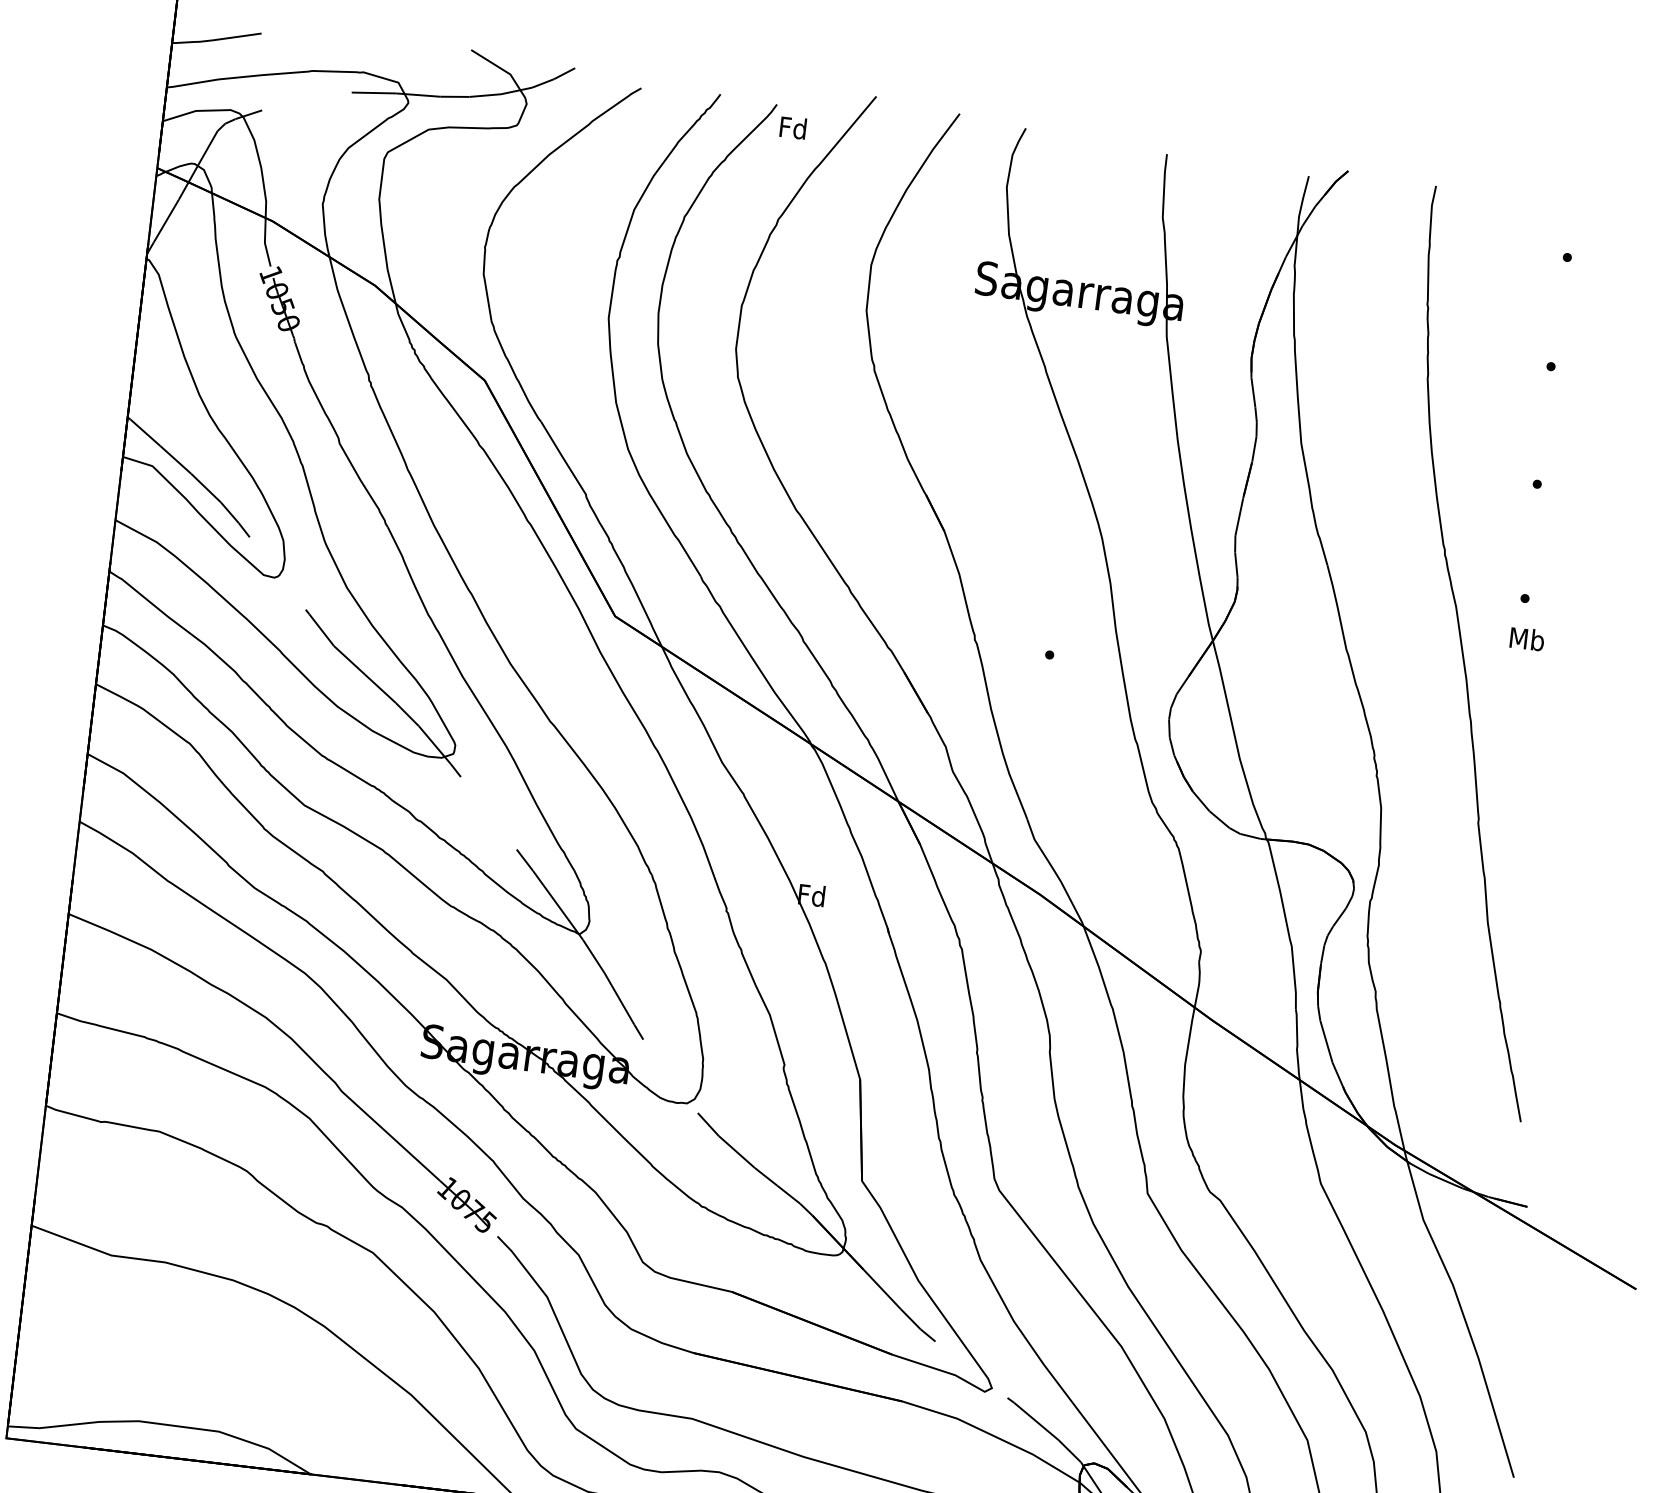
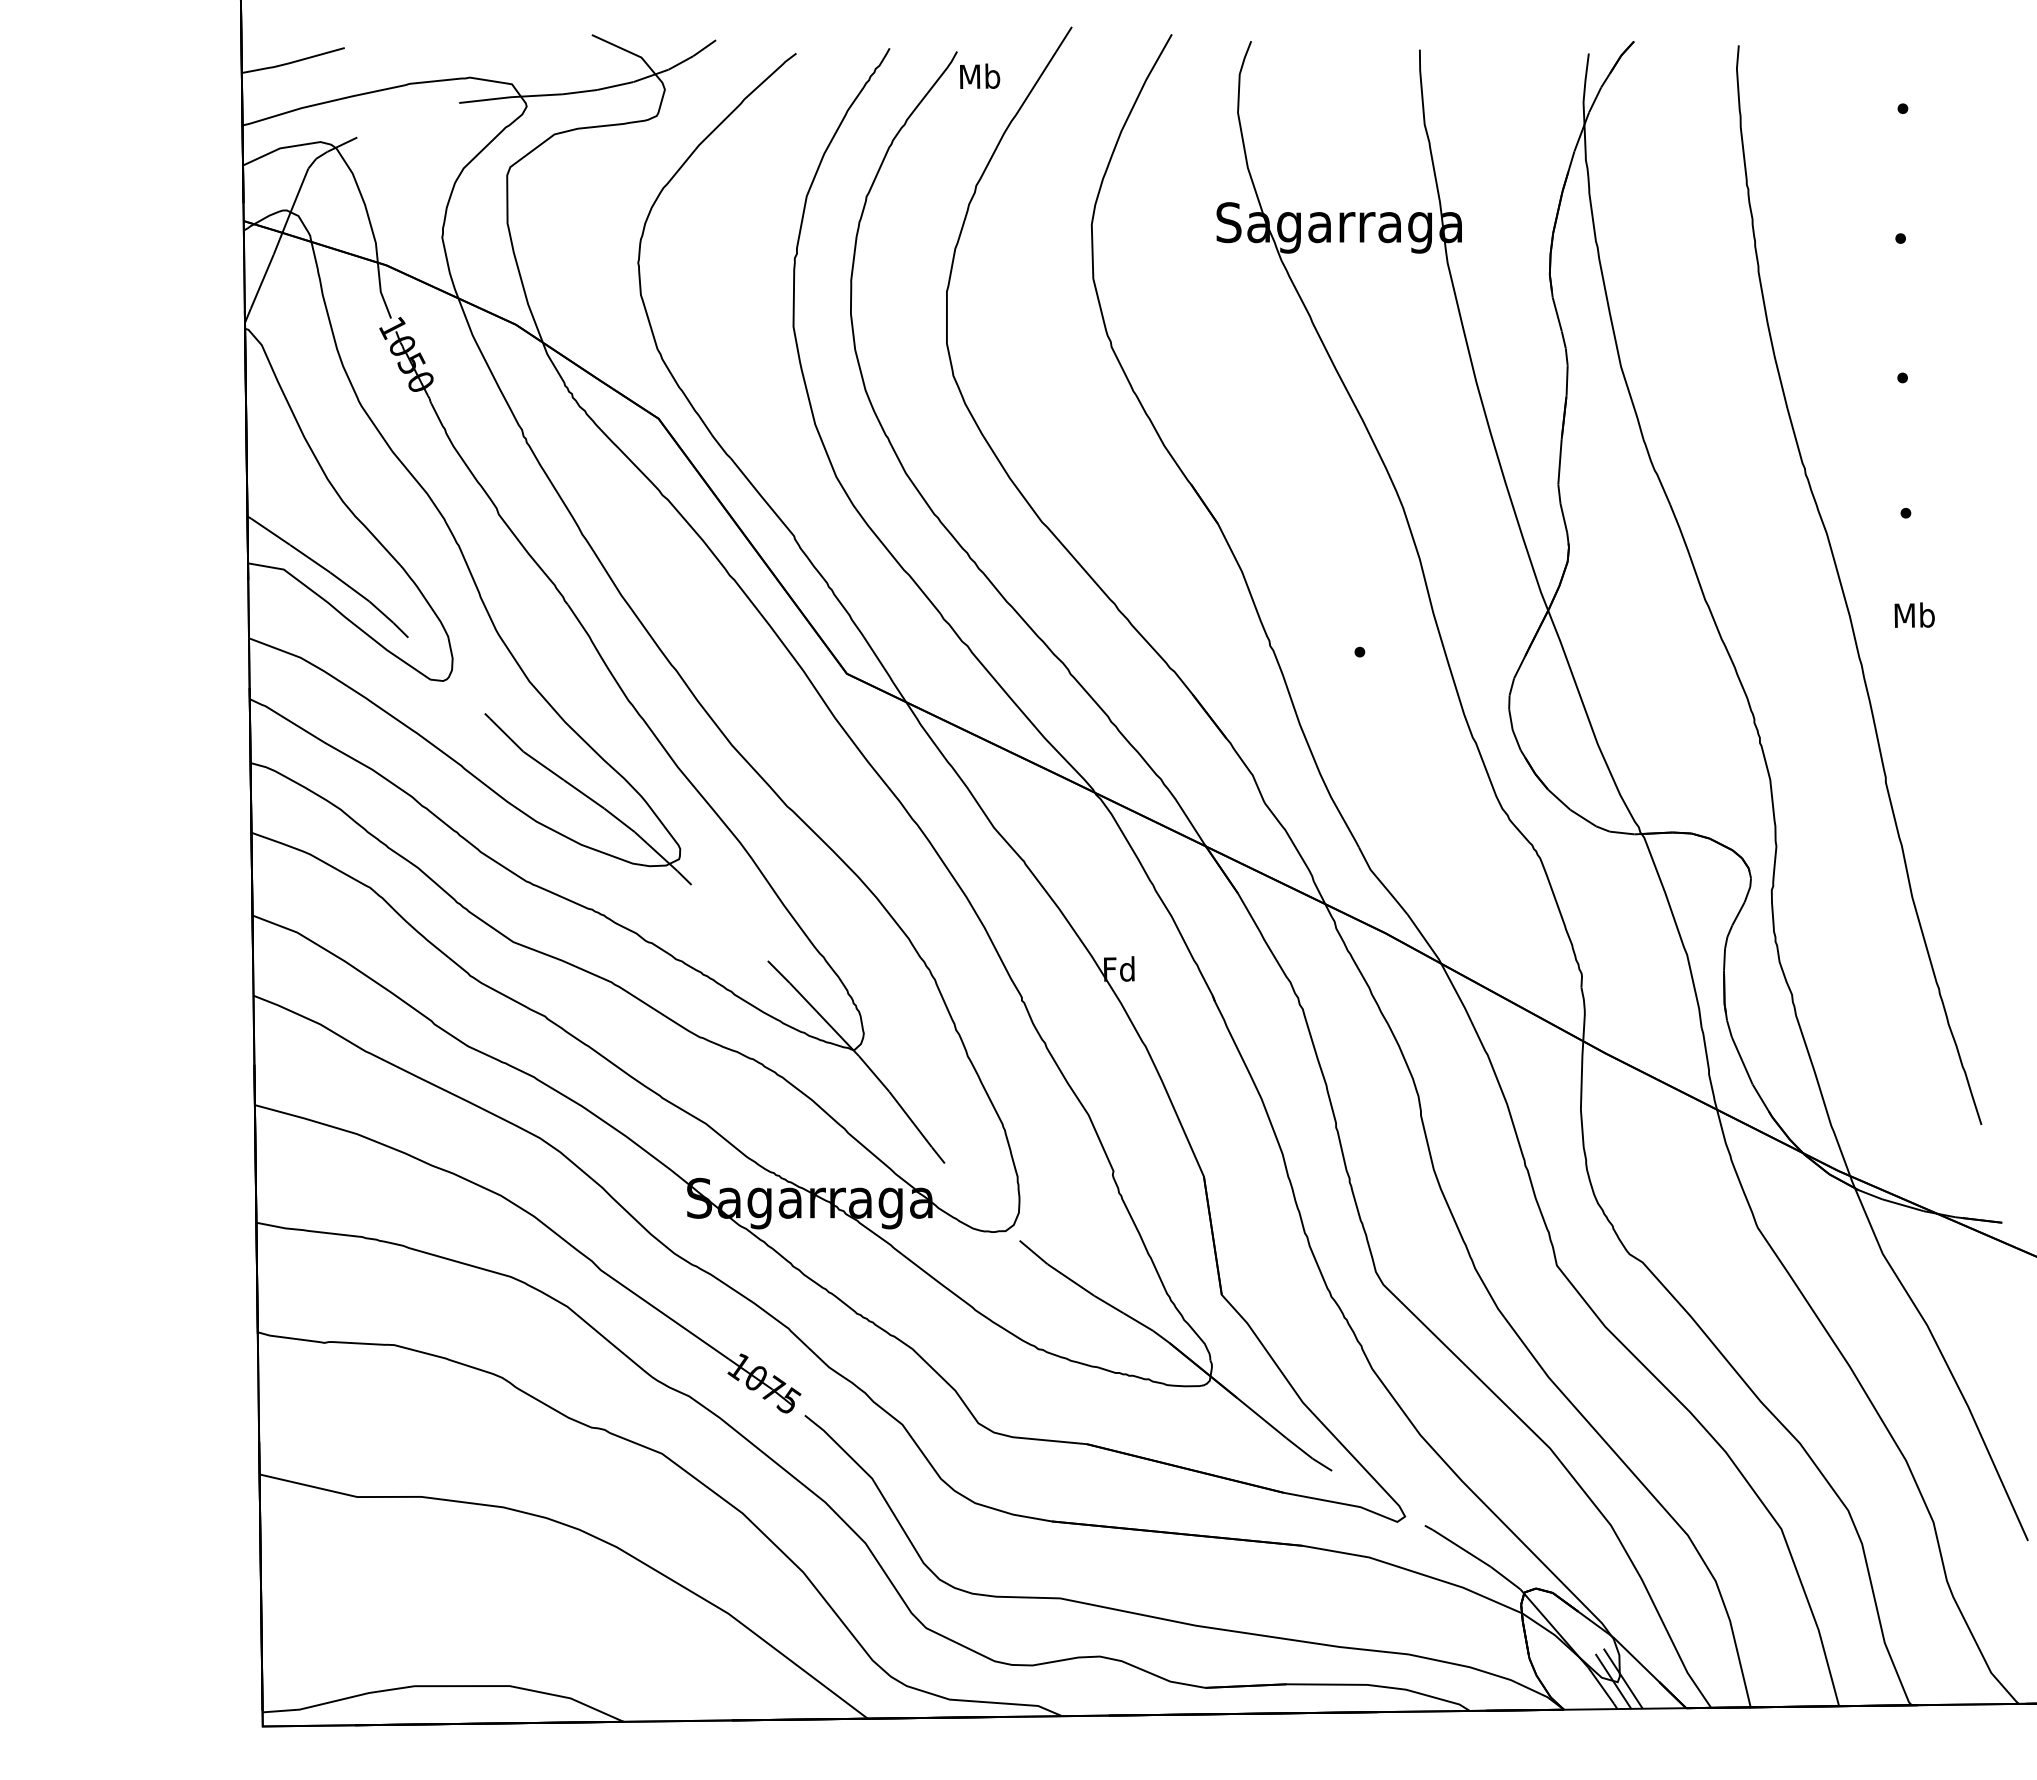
text: (794, 127) -> (980, 75), Fd -> Mb
text: (1527, 638) -> (1914, 614), moved

